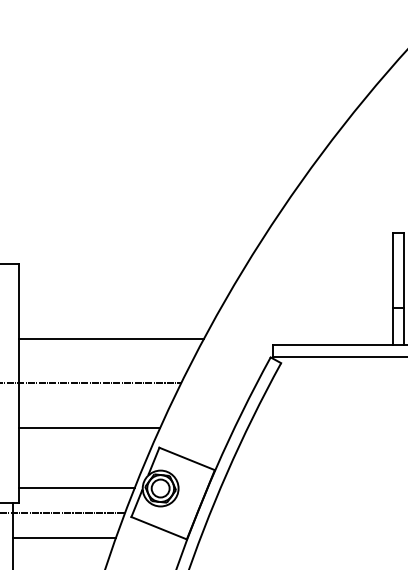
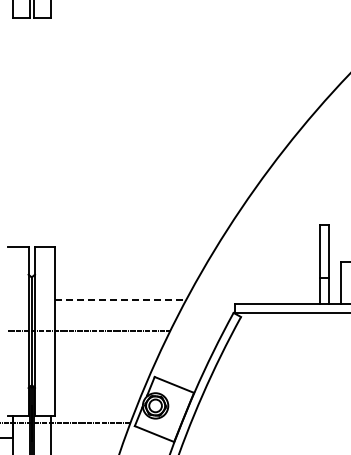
line: (111, 338) -> (120, 299), solid -> dashed
line: (90, 428) -> (105, 363), removed
line: (77, 487) -> (96, 405), removed
line: (64, 538) -> (87, 441), removed

